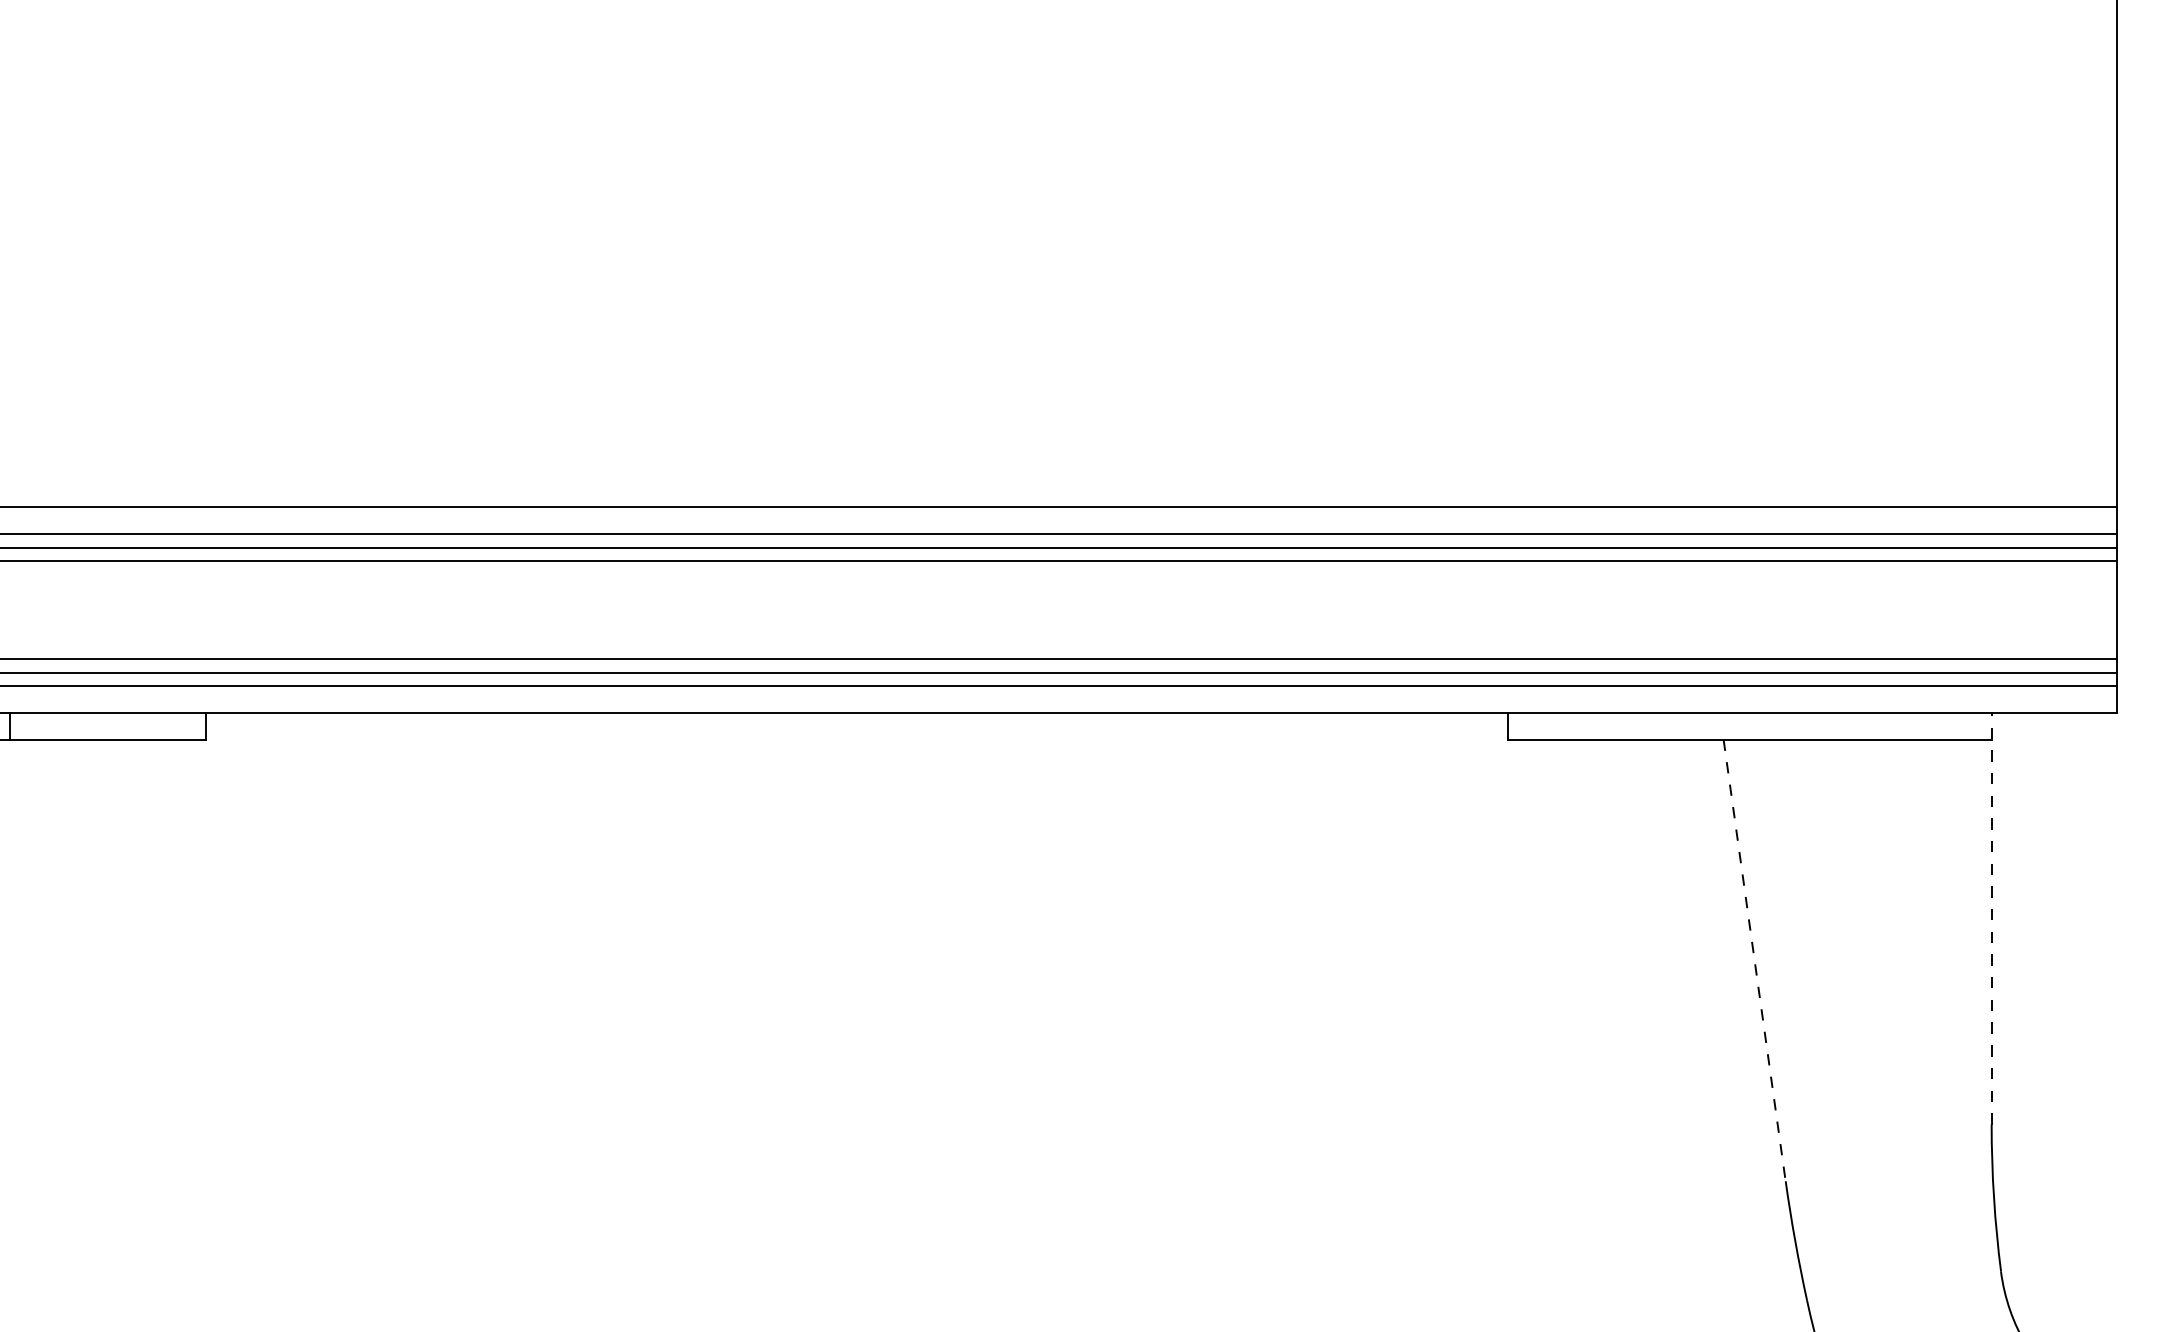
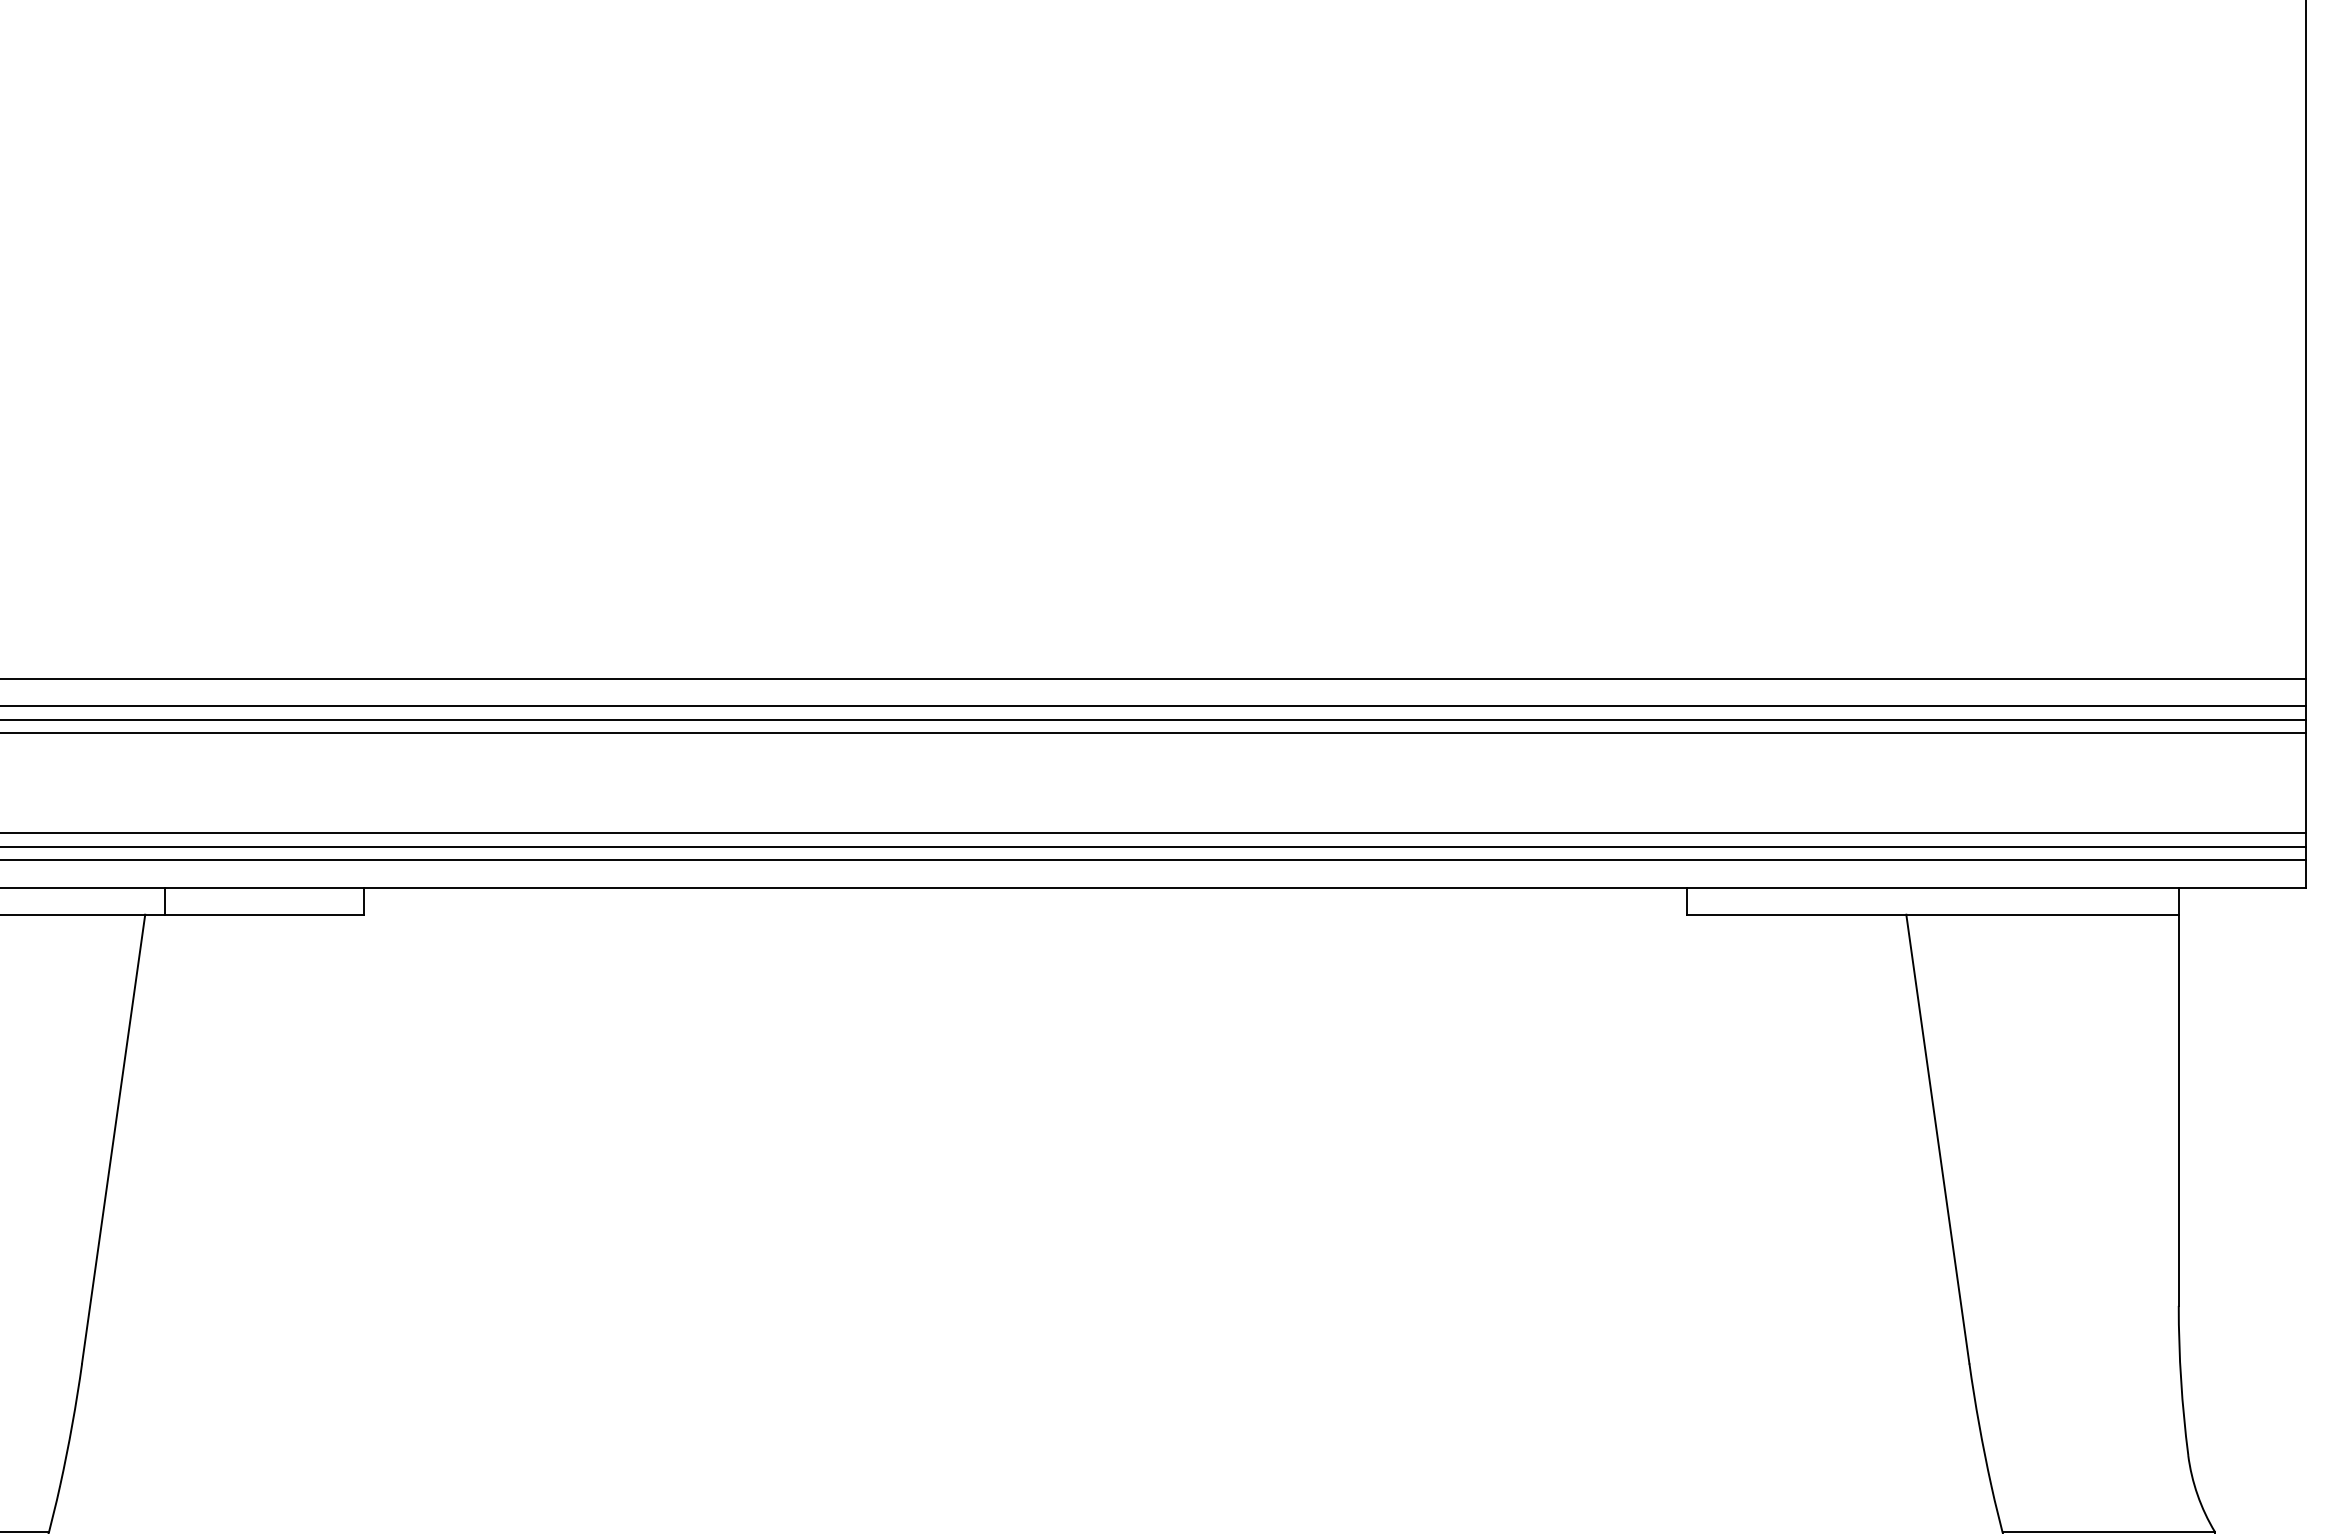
line: (1991, 918) -> (2178, 1096), dashed -> solid
line: (1754, 960) -> (1937, 1139), dashed -> solid

